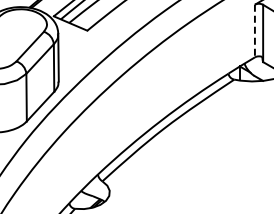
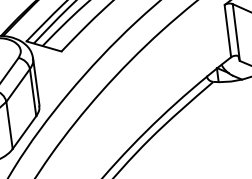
line: (254, 31) -> (227, 31), dashed -> solid

